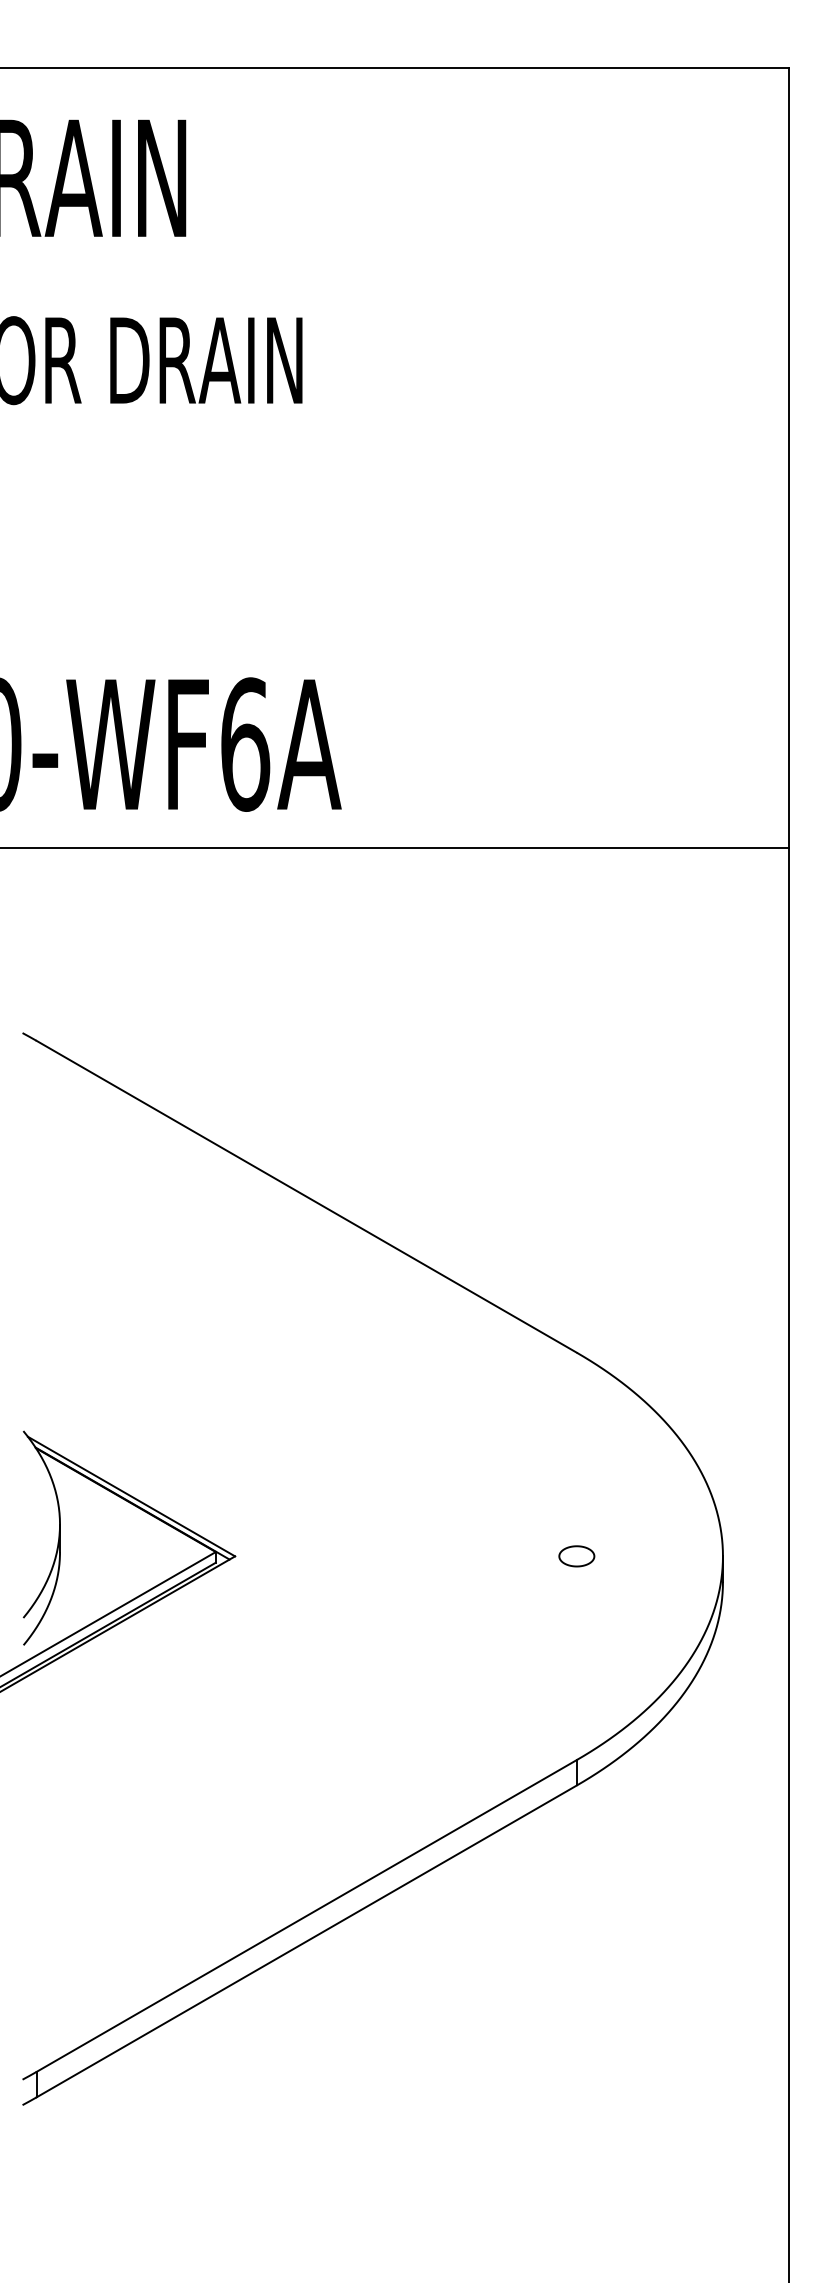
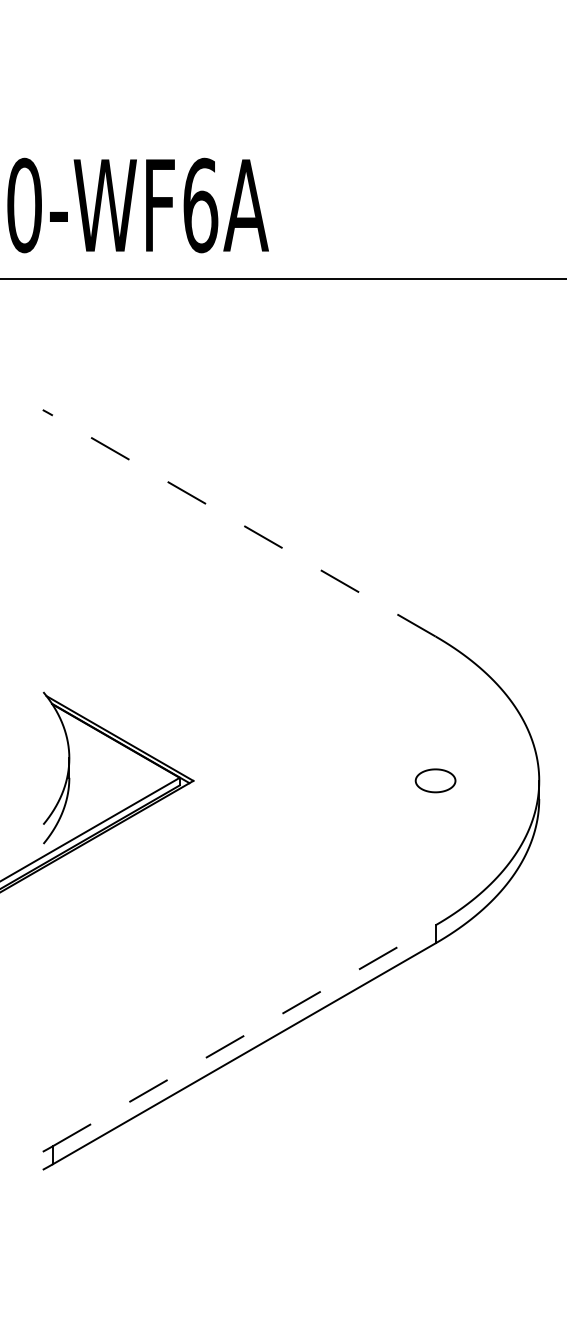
line: (306, 1196) -> (244, 525), solid -> dashed
part: (576, 1556) -> (435, 781), size x1.6
line: (306, 1915) -> (244, 1035), solid -> dashed

